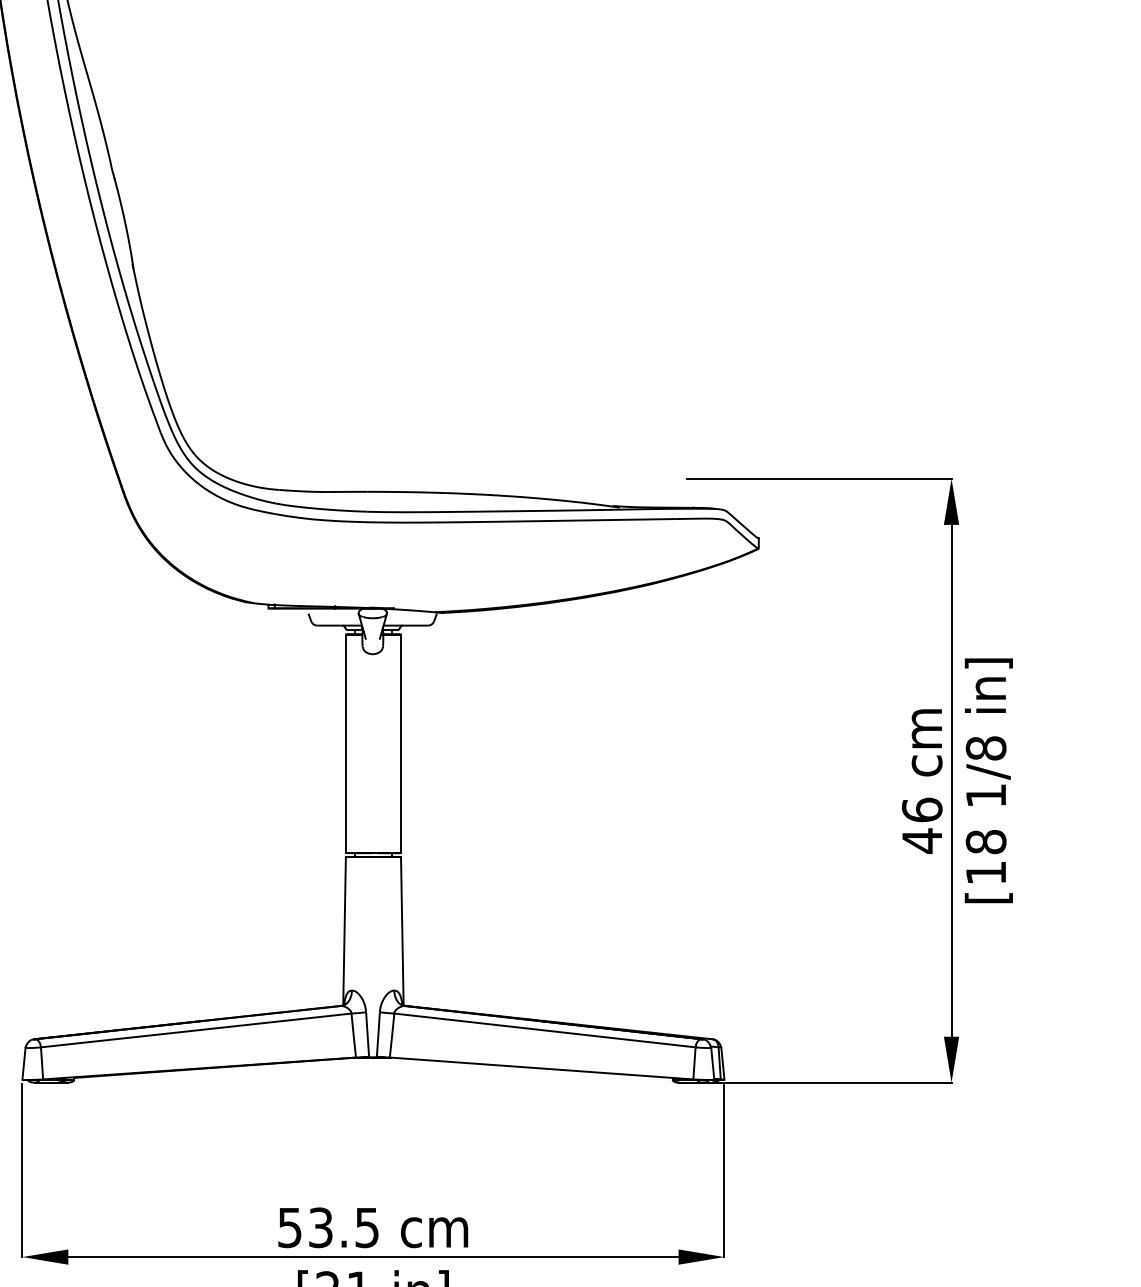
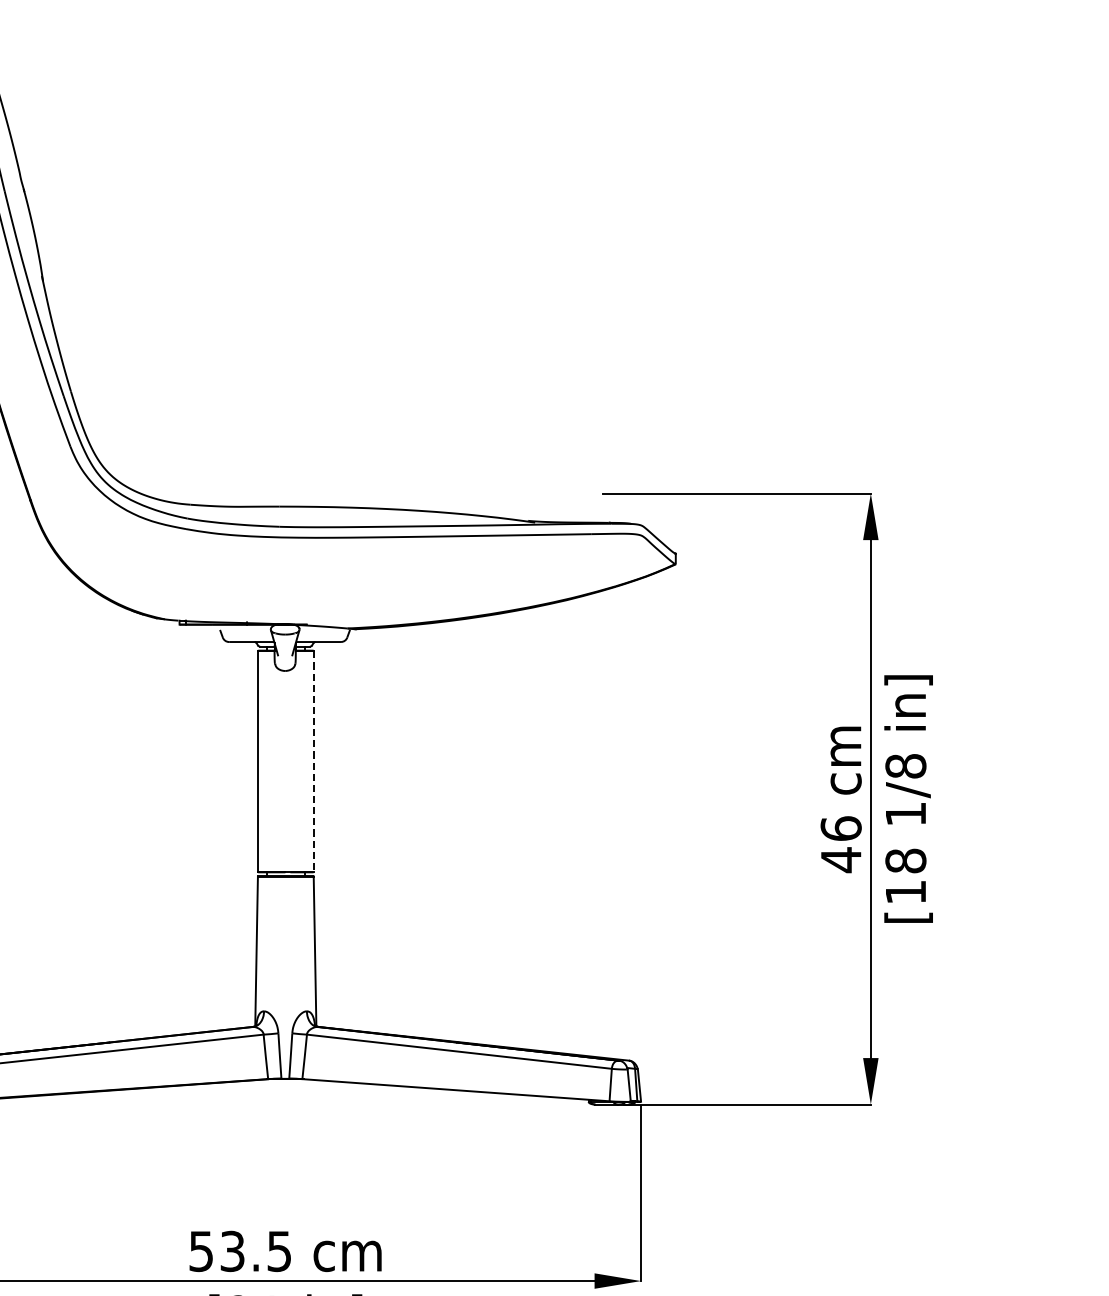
line: (400, 743) -> (313, 761), solid -> dashed

